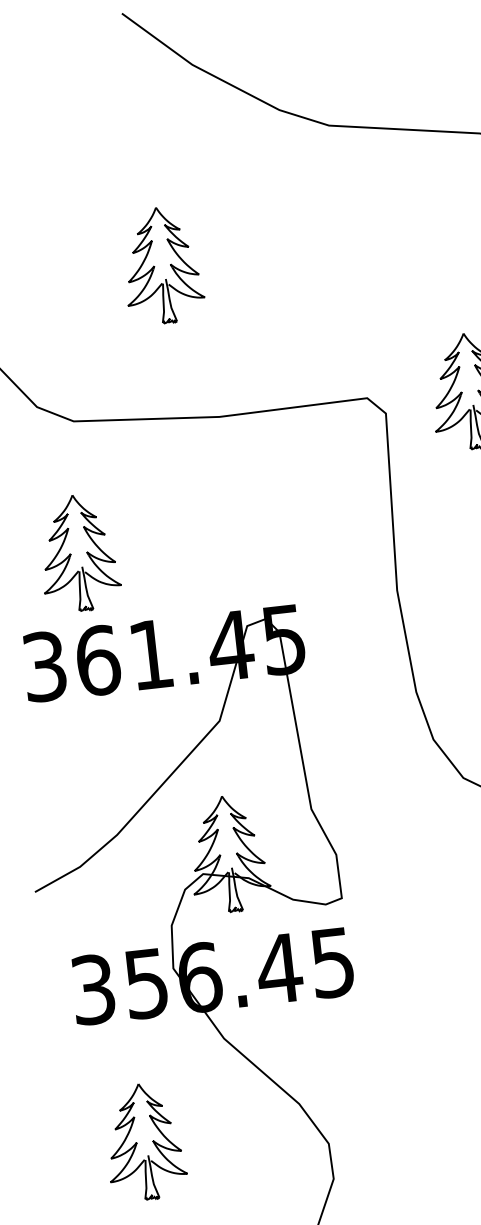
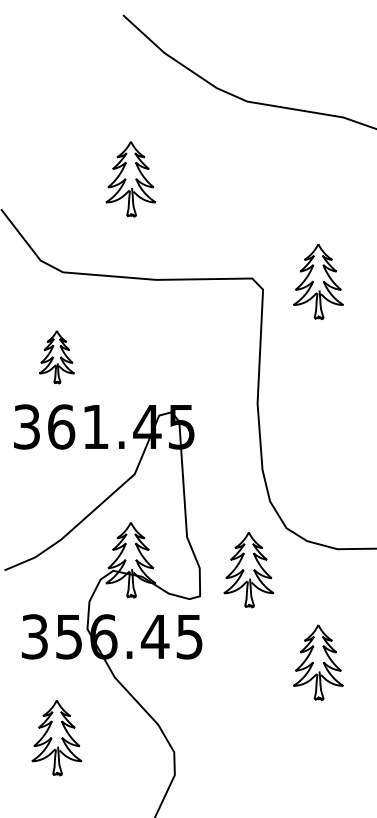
part: (78, 554) -> (56, 357), size x0.7
part: (412, 850) -> (248, 570), added

